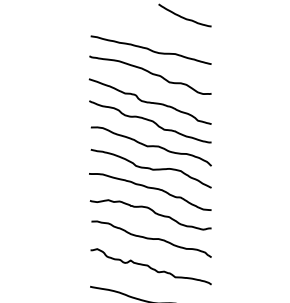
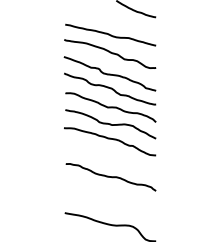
curve: (152, 211) -> (111, 156), removed
curve: (150, 266) -> (110, 197), removed

